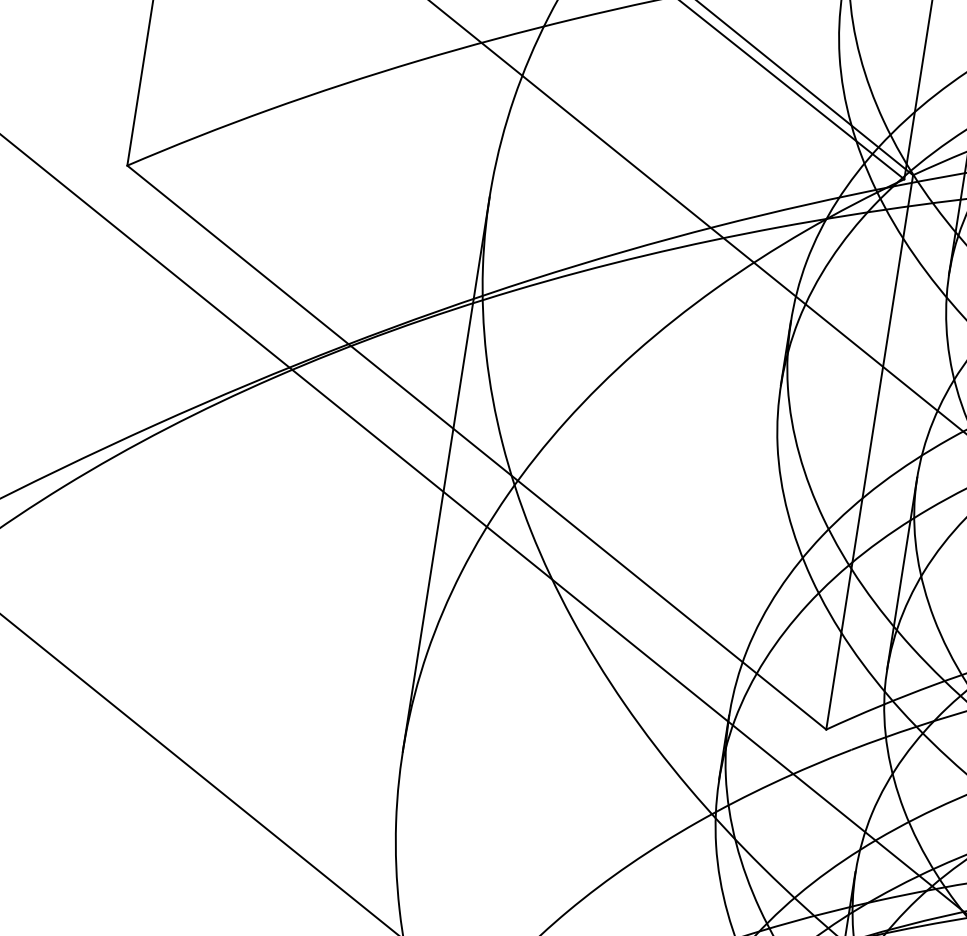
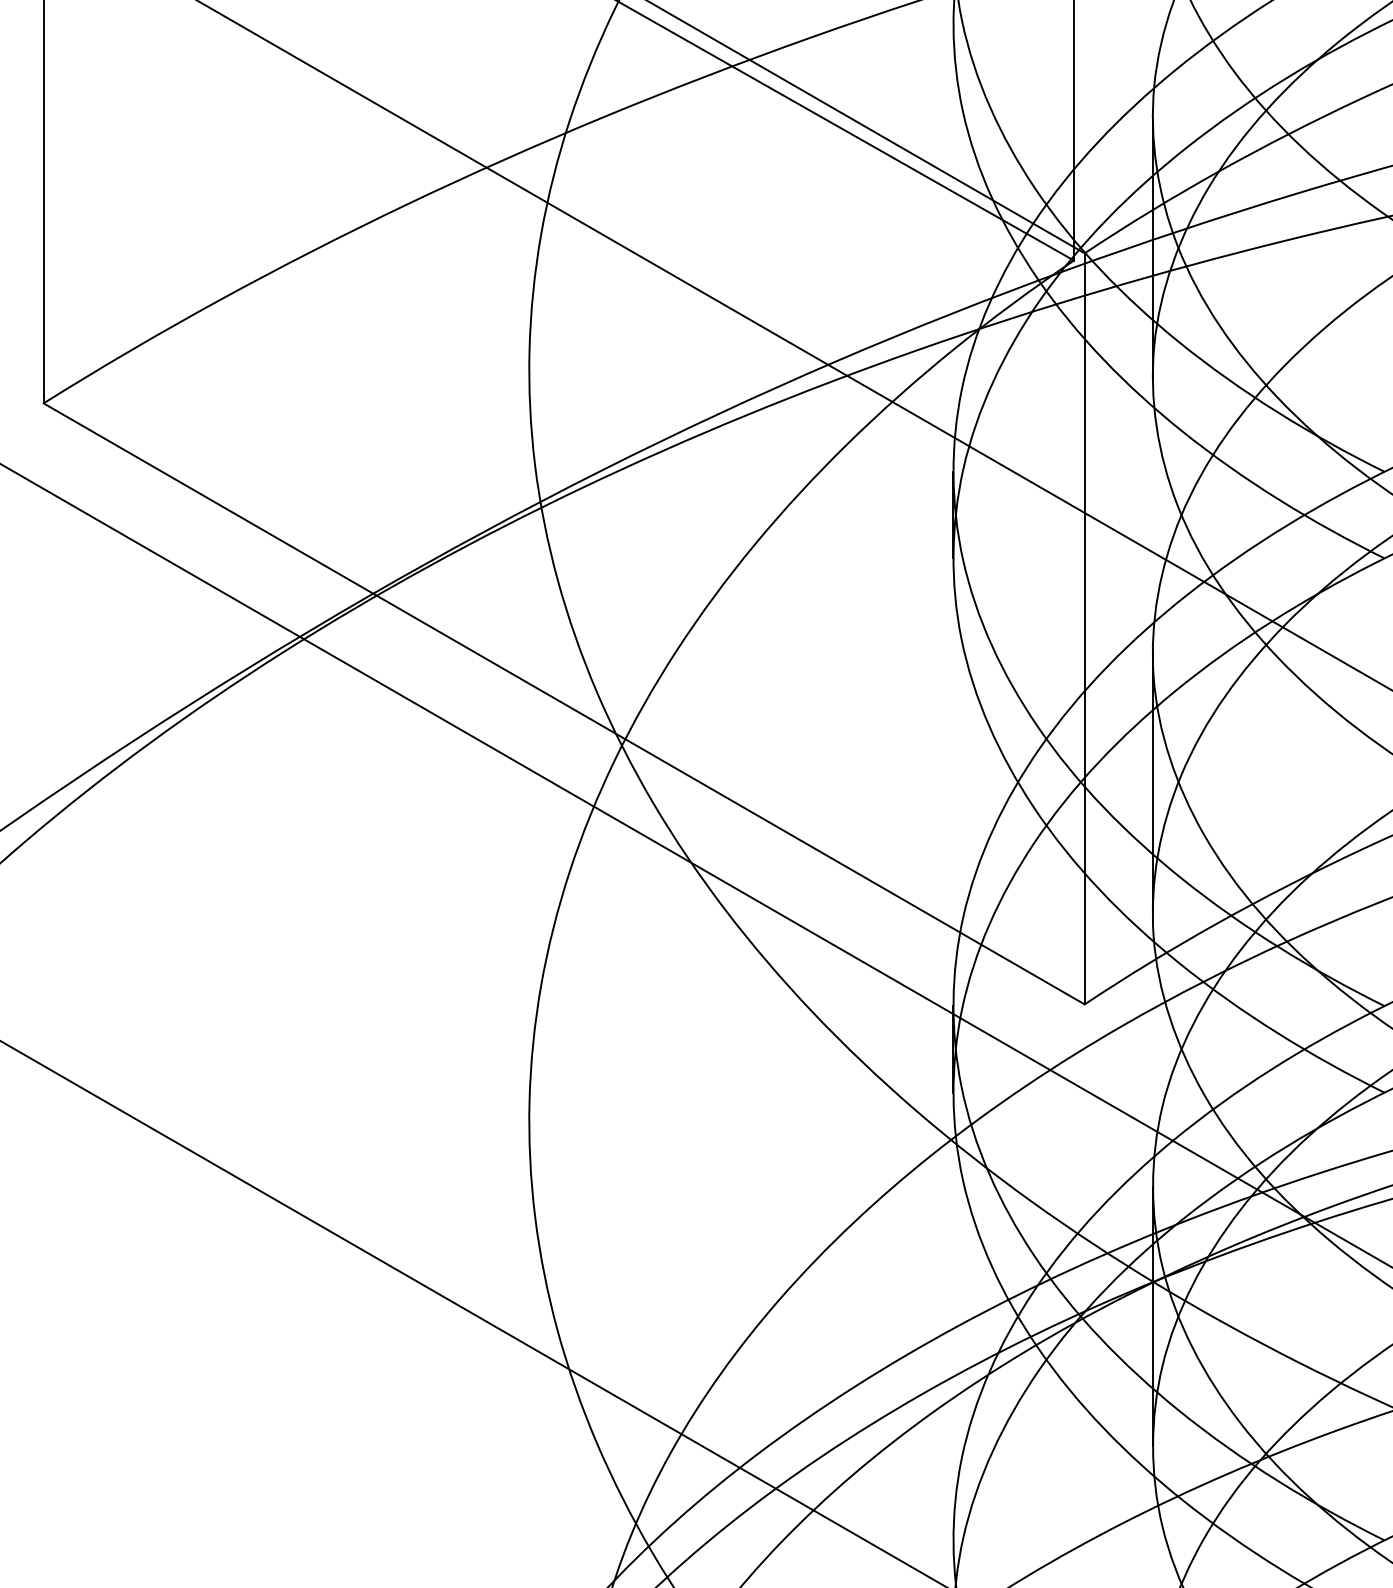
line: (446, 474) -> (529, 745), removed

